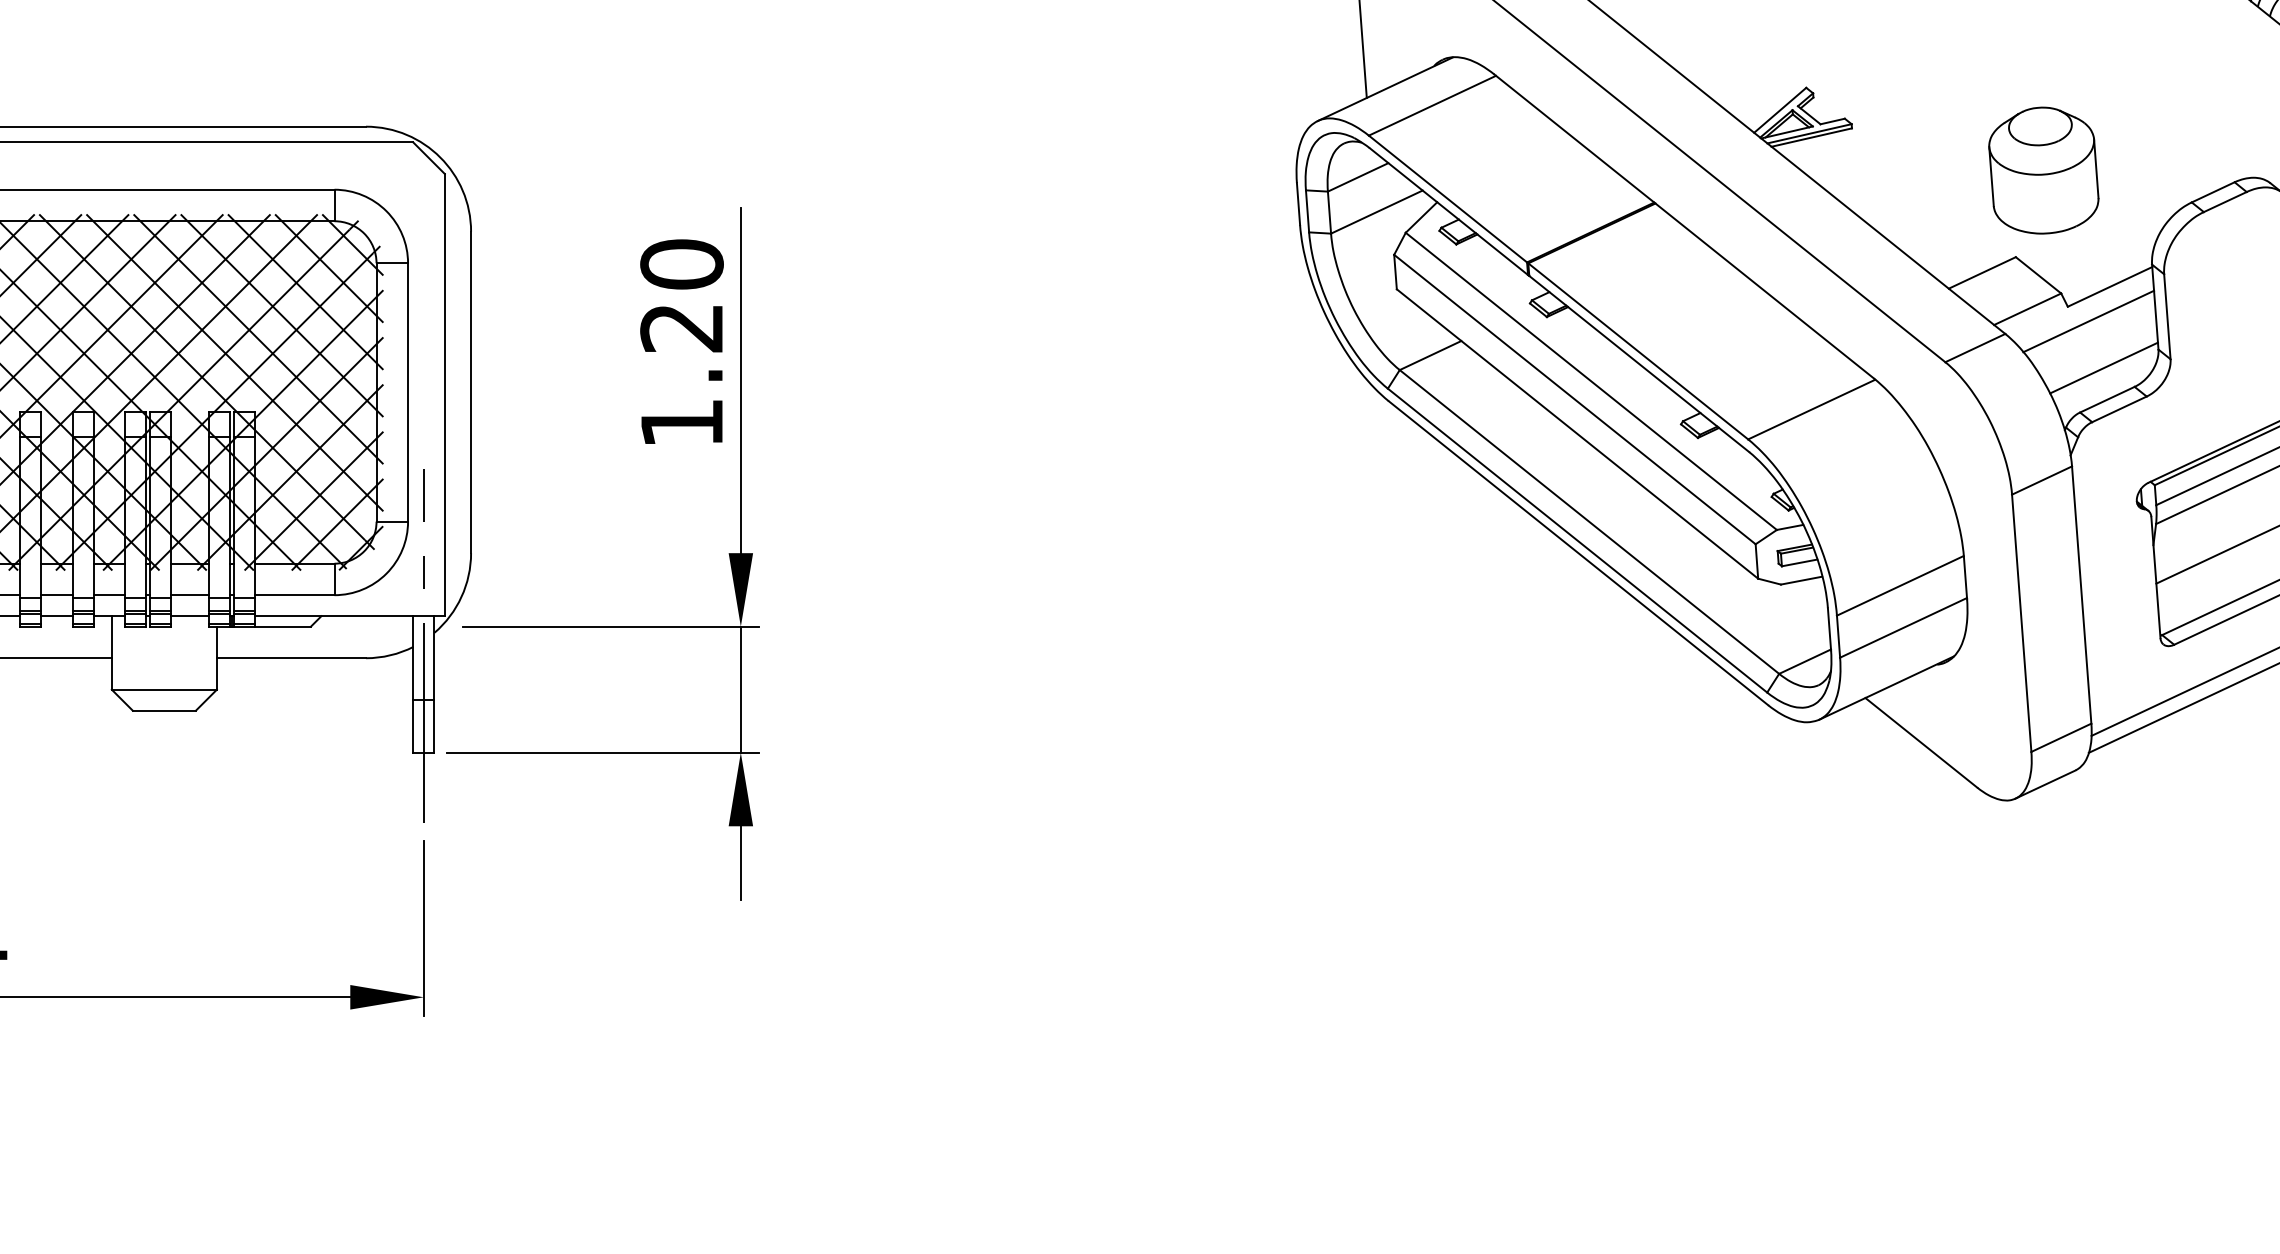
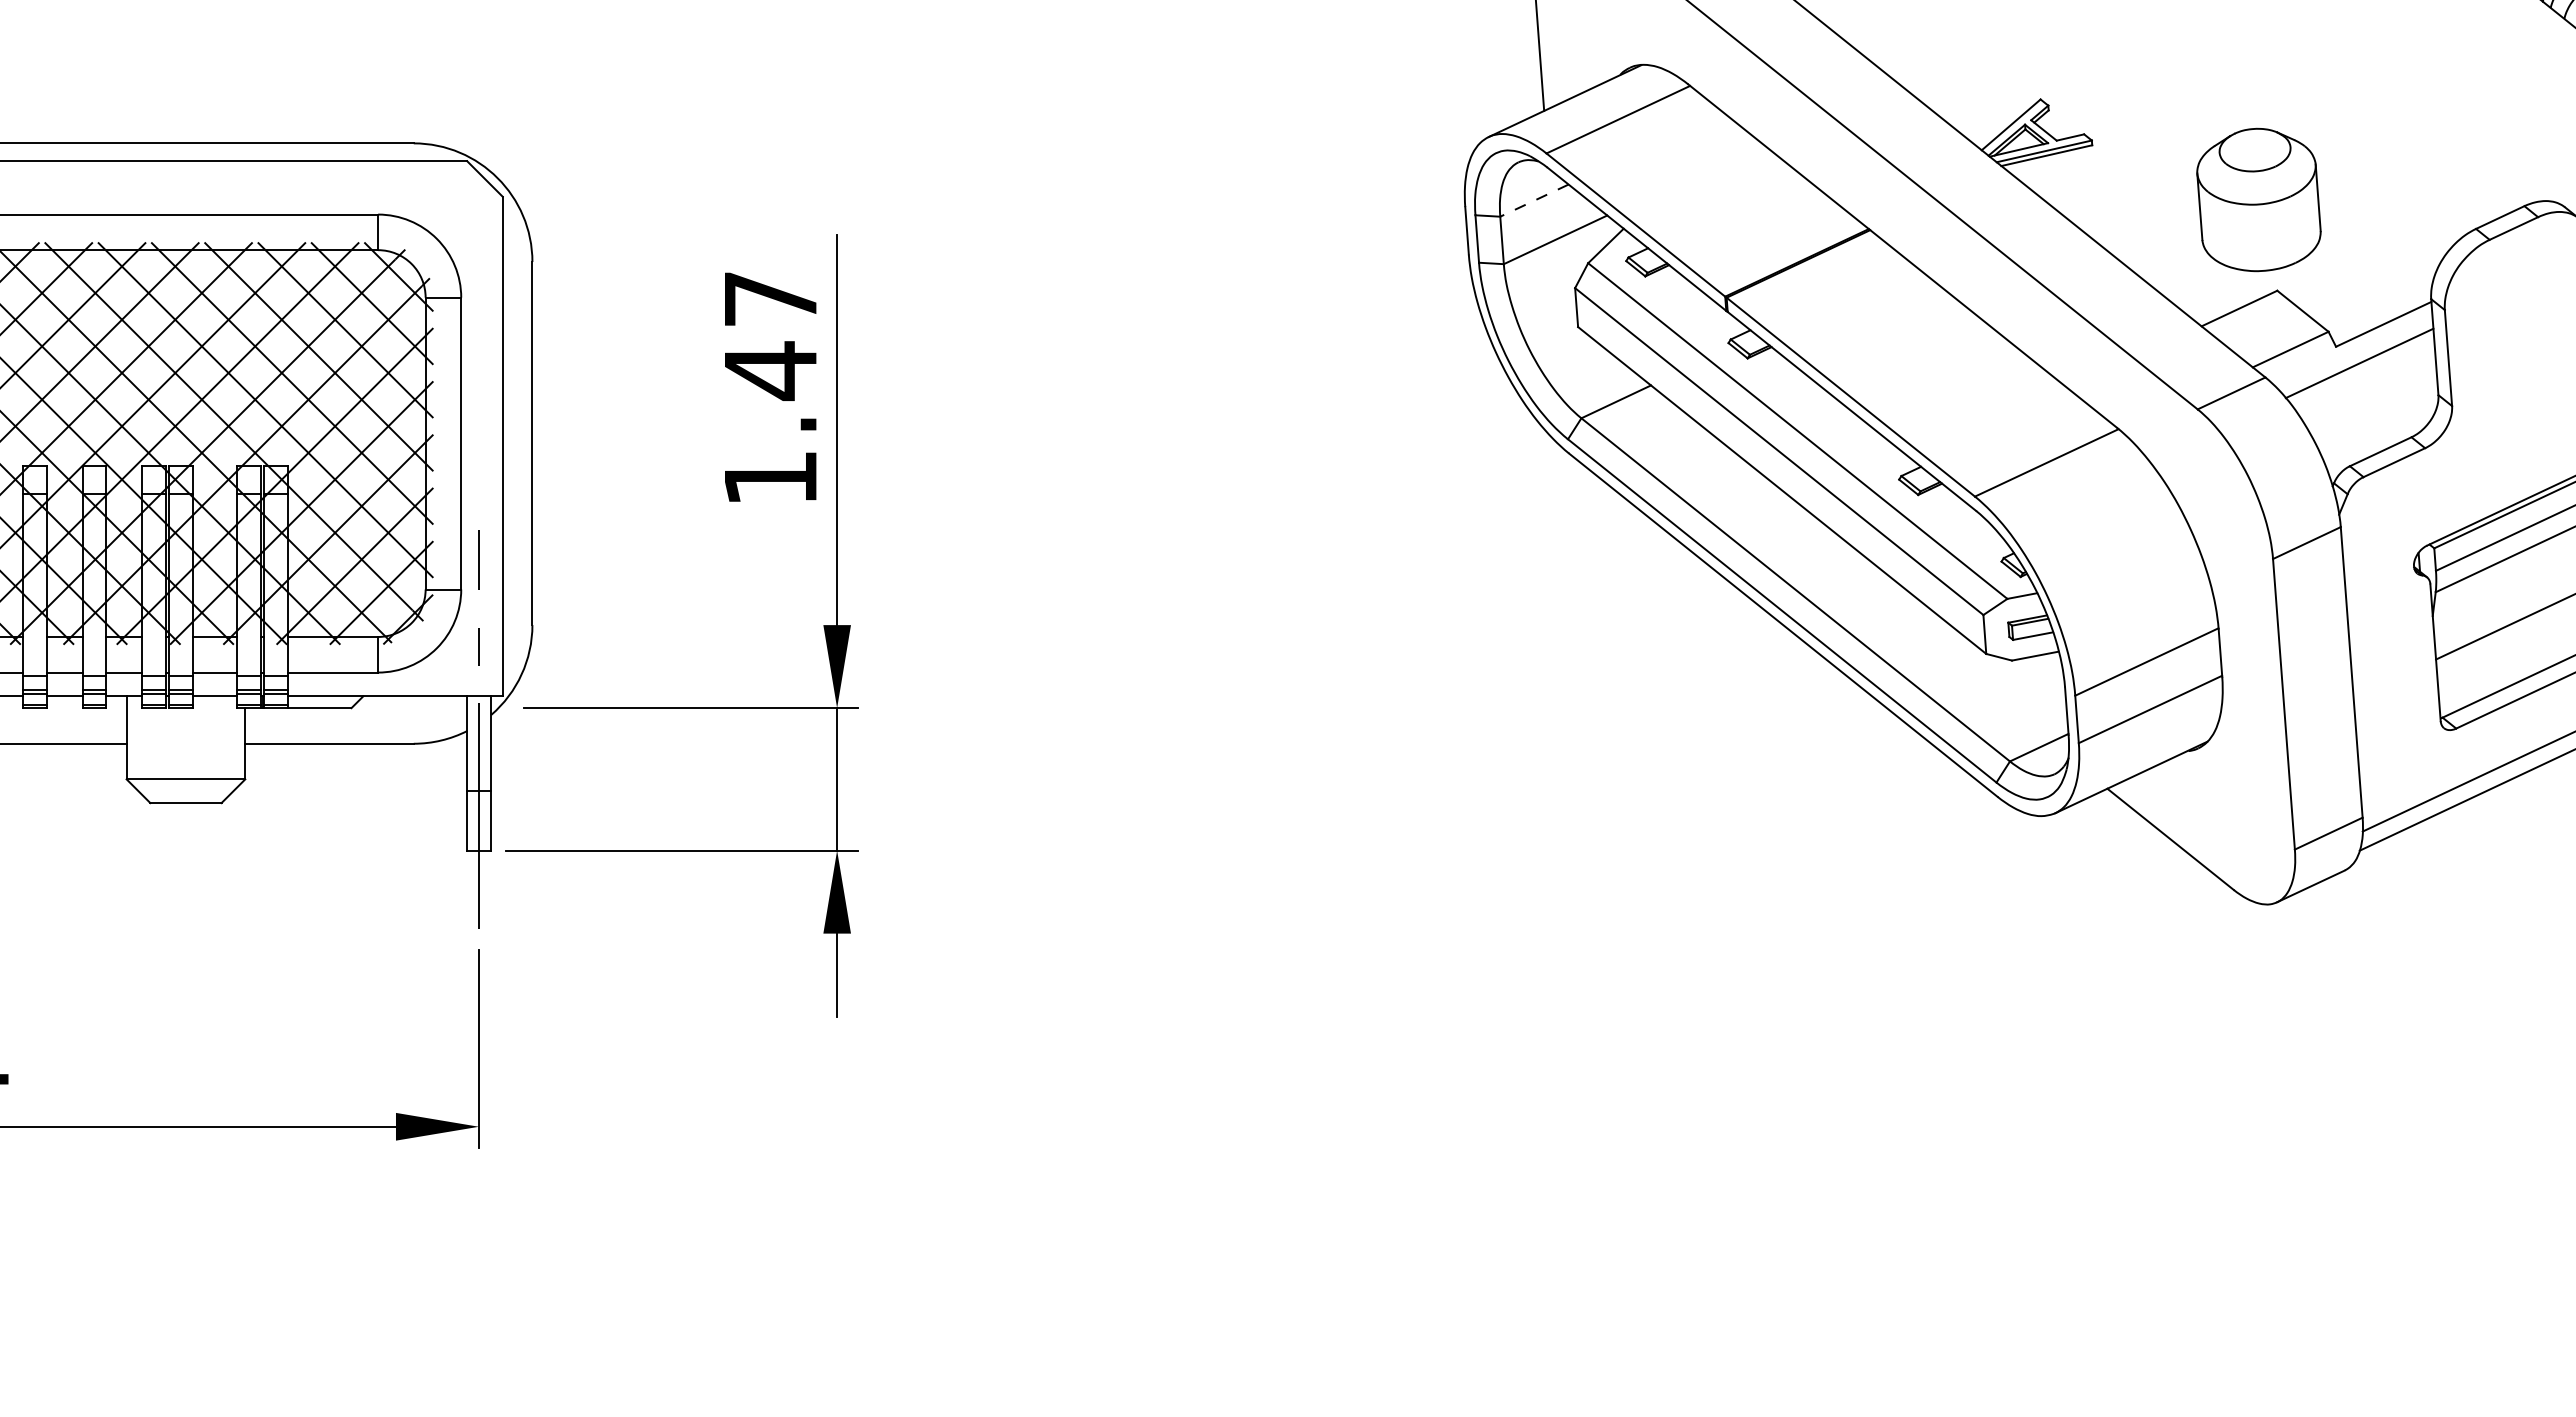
part: (2043, 170) -> (2258, 199), moved
line: (1358, 177) -> (1534, 200), solid -> dashed
text: (681, 296) -> (770, 335), 1.20 -> 1.47
line: (2103, 367) -> (2376, 415), removed

